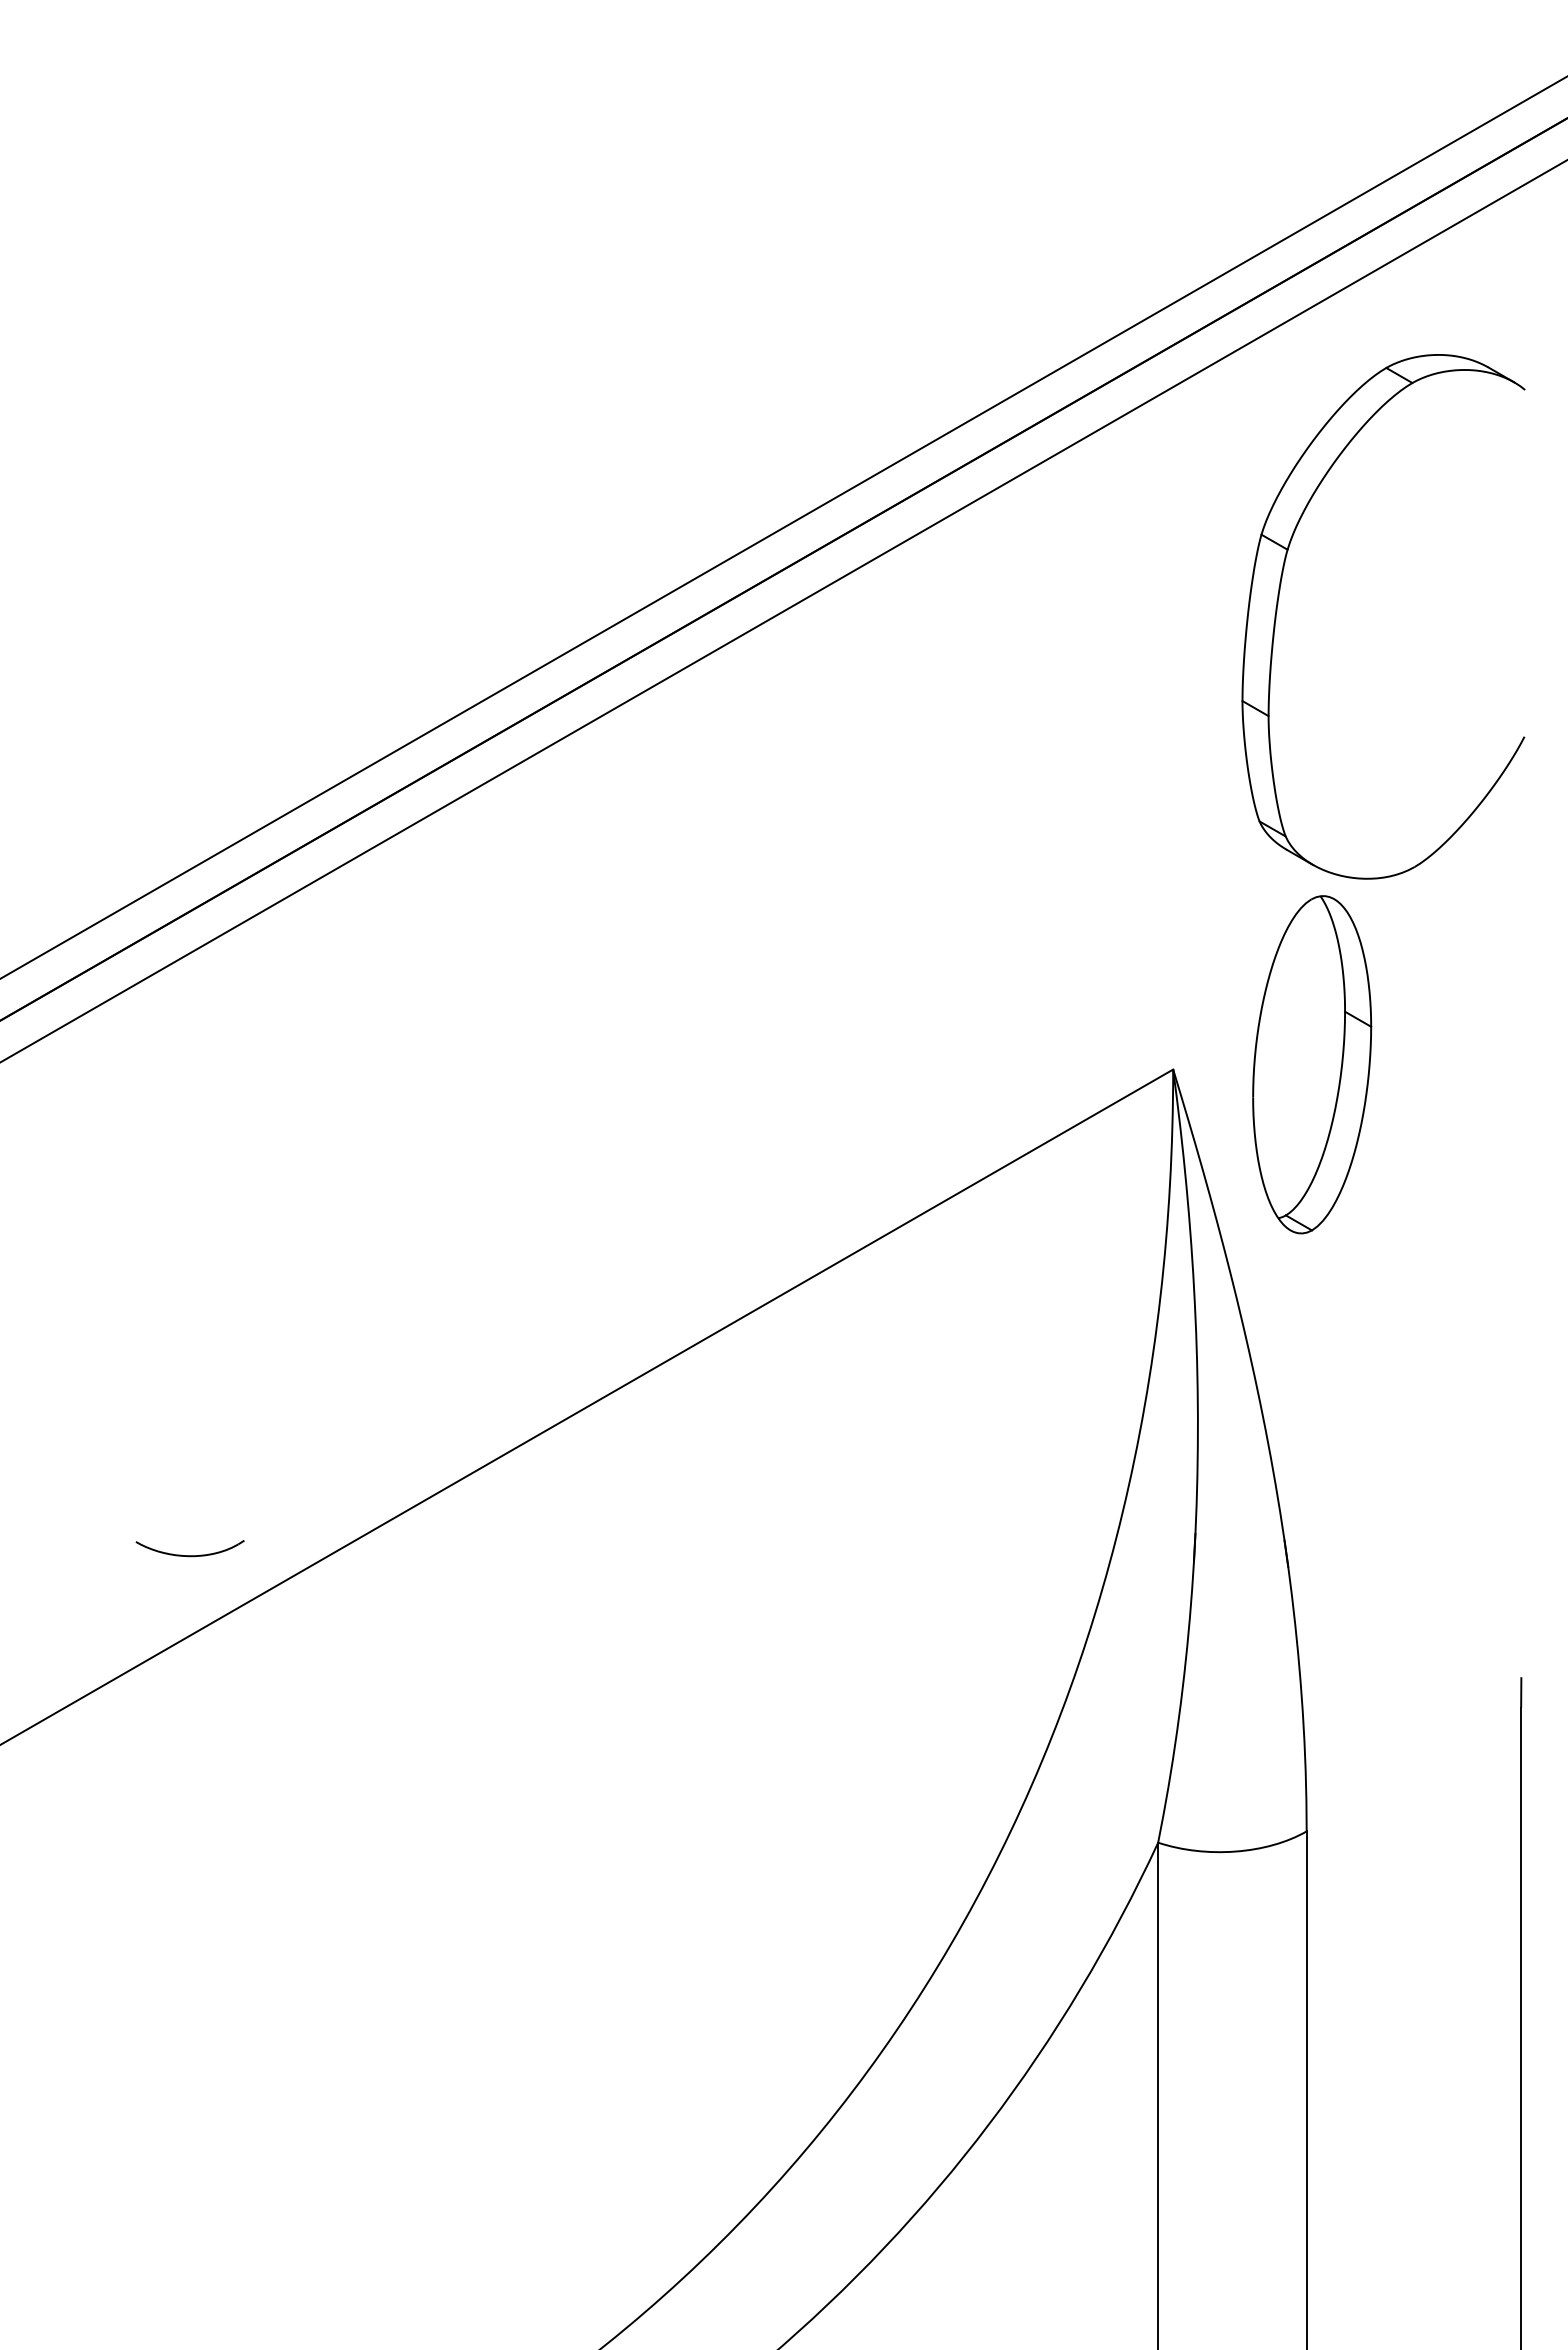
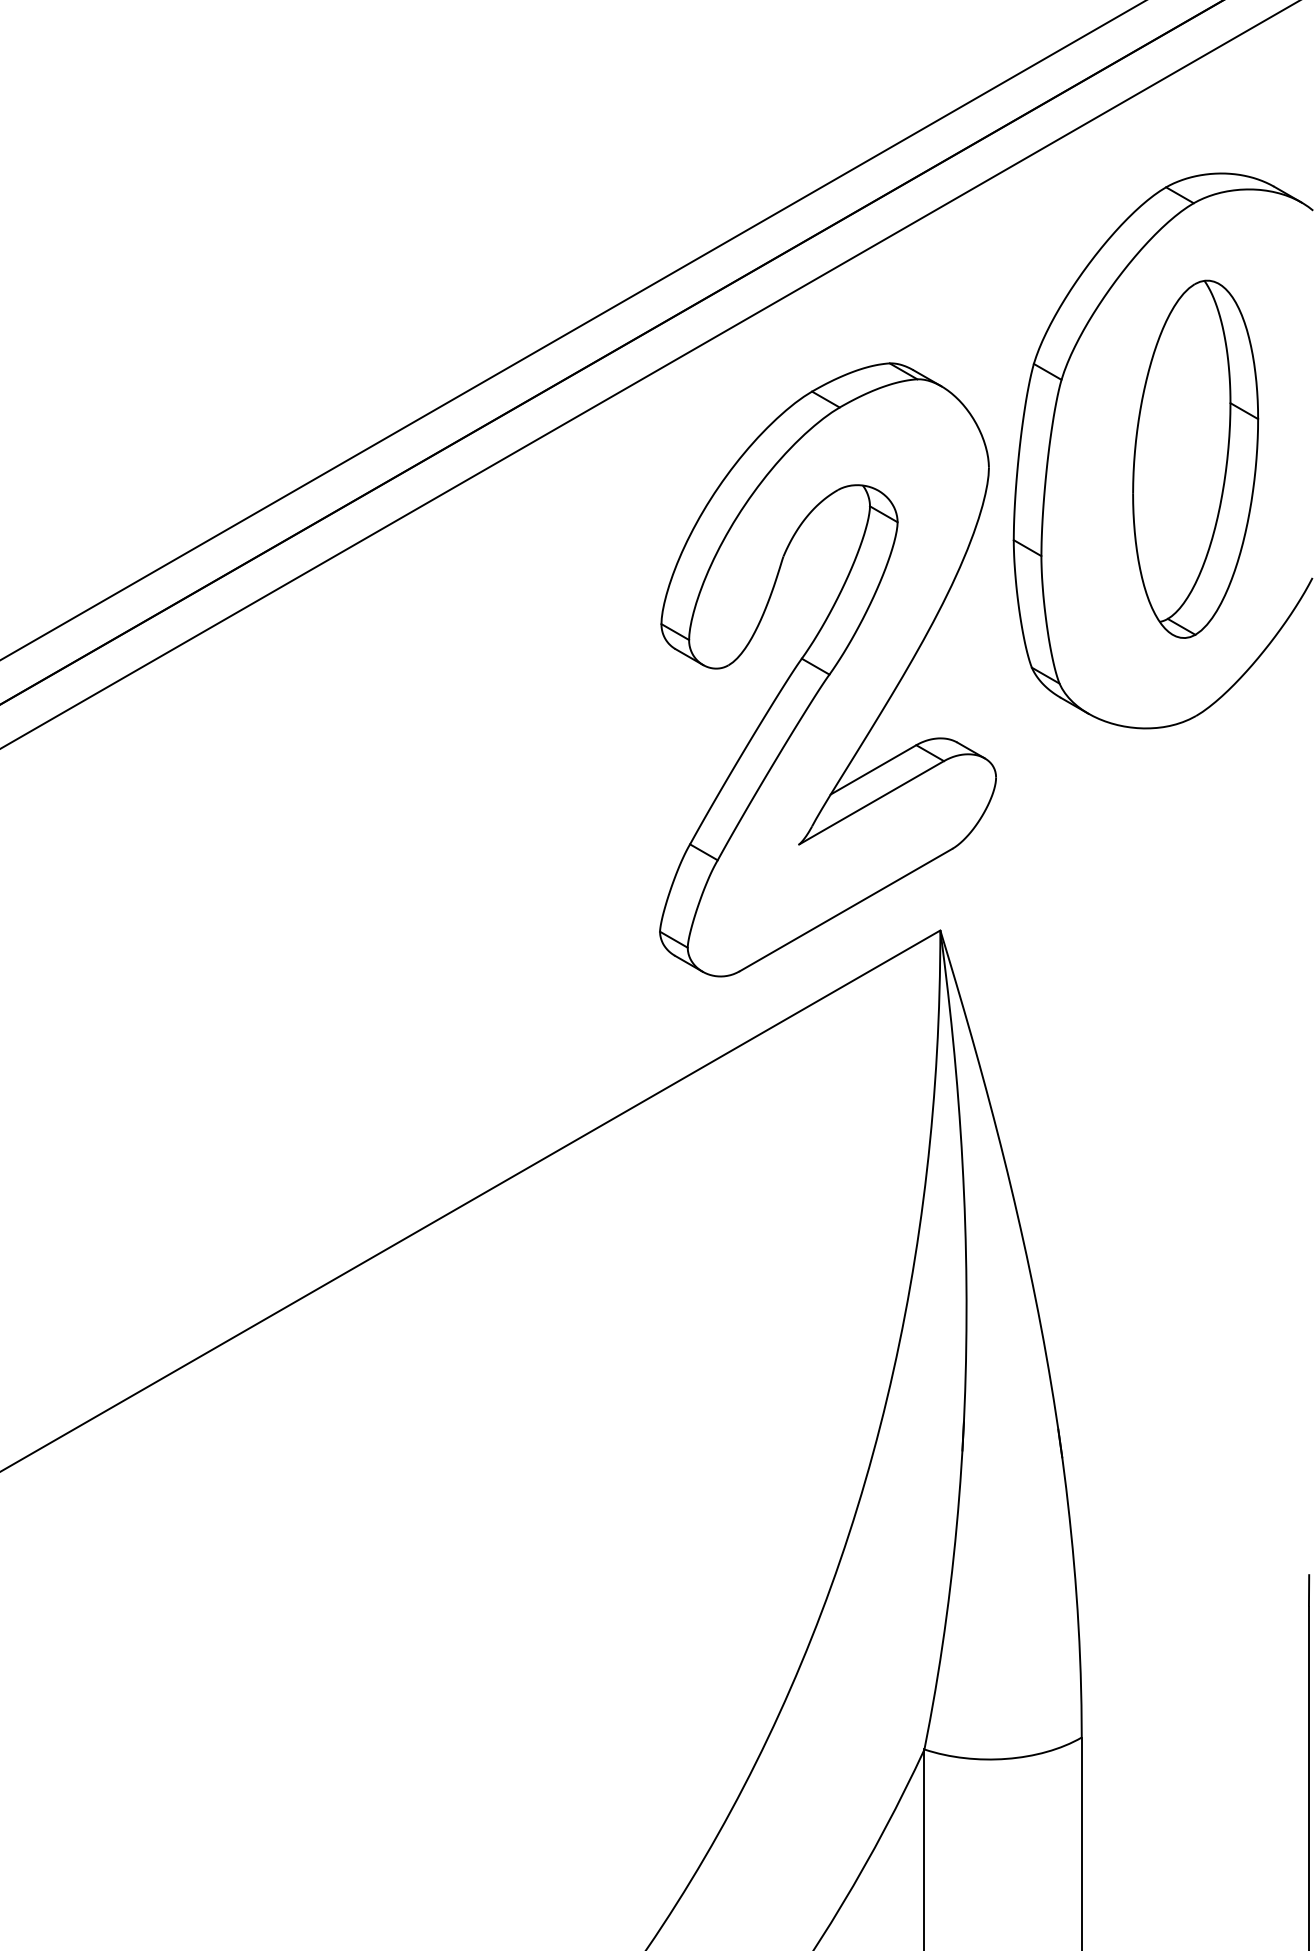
part: (1066, 823) -> (827, 669), added
part: (1312, 1064) -> (1195, 459), moved

